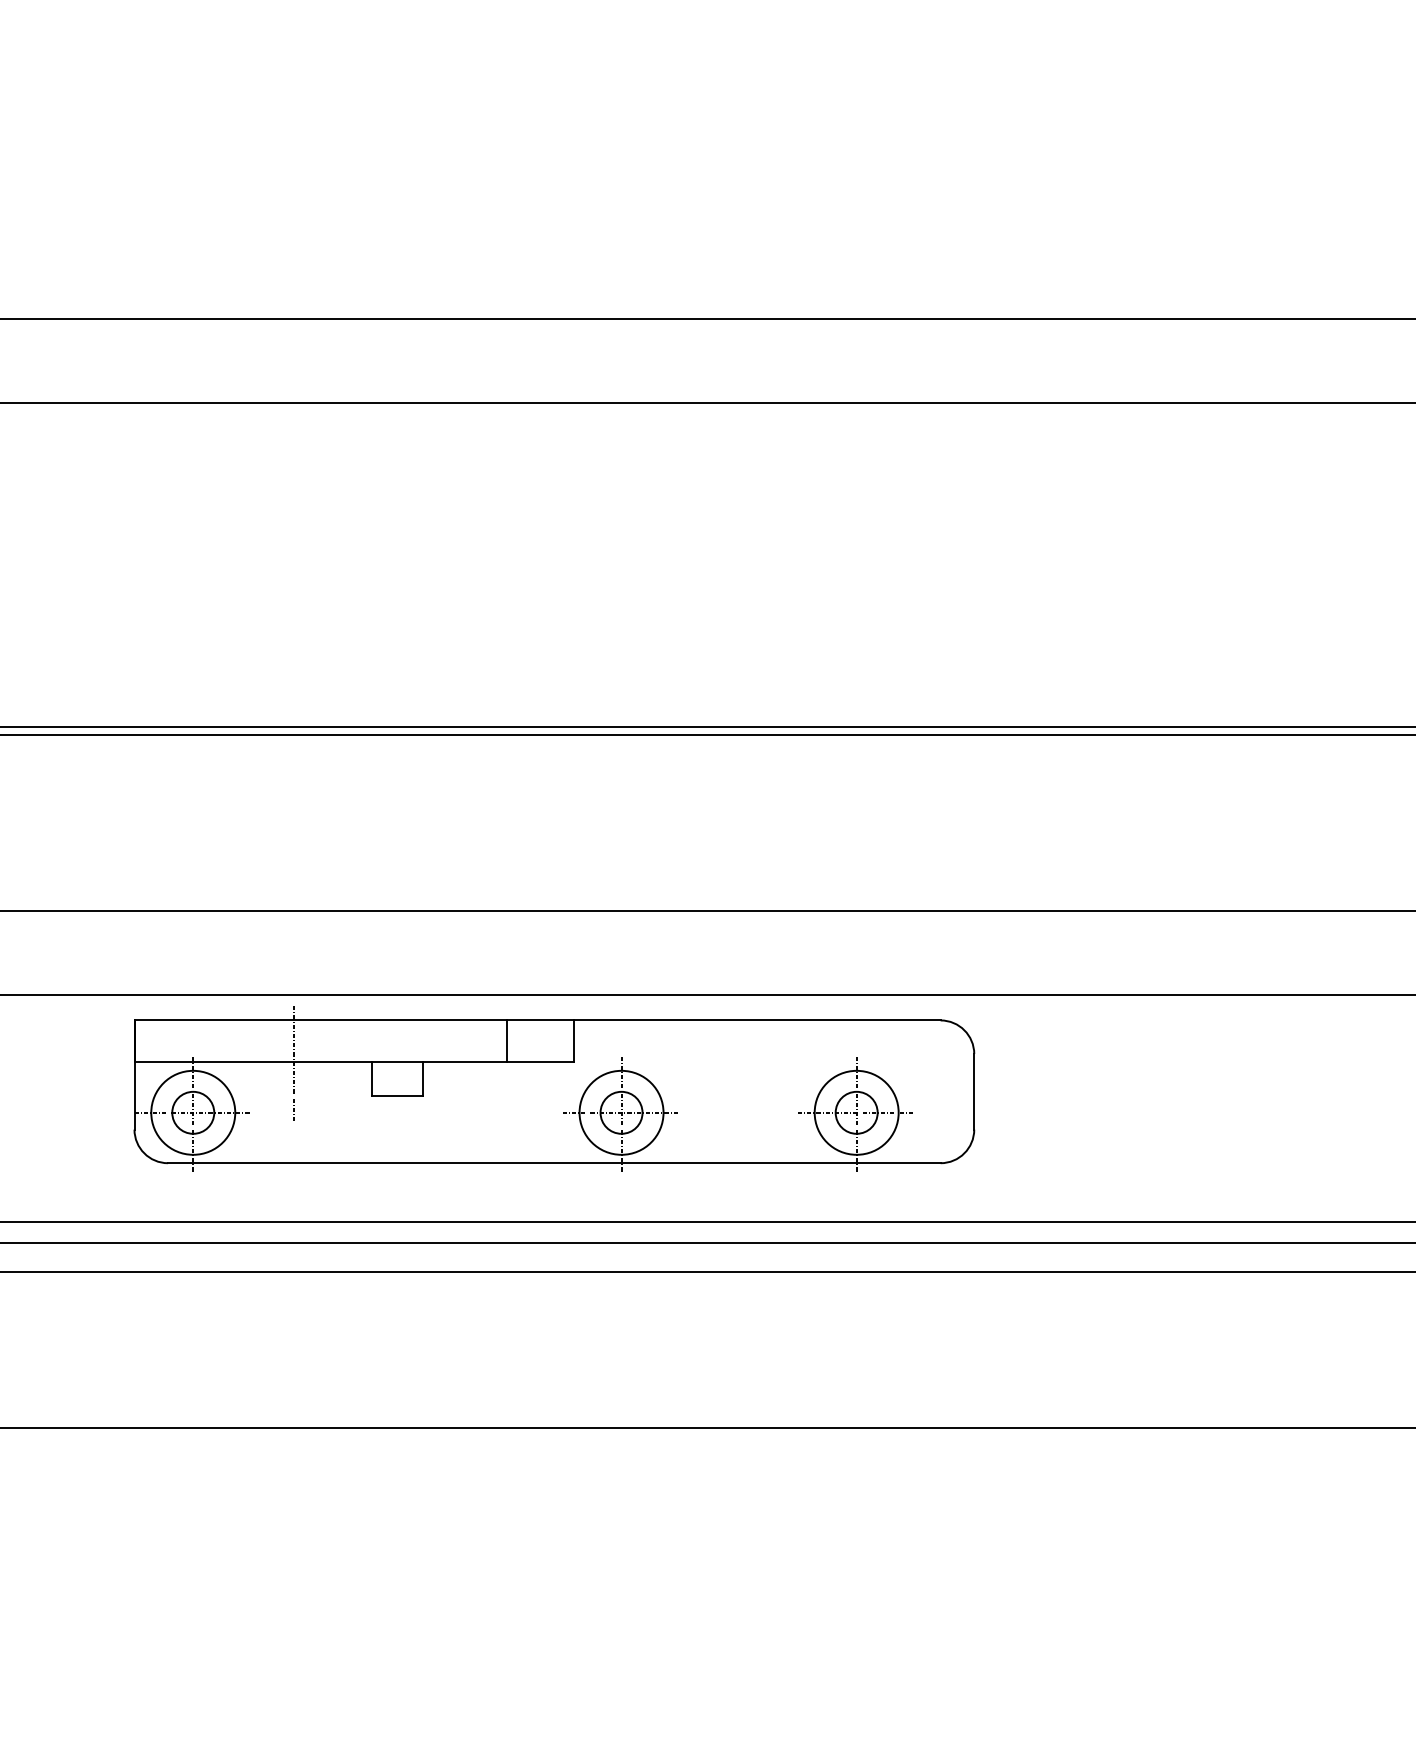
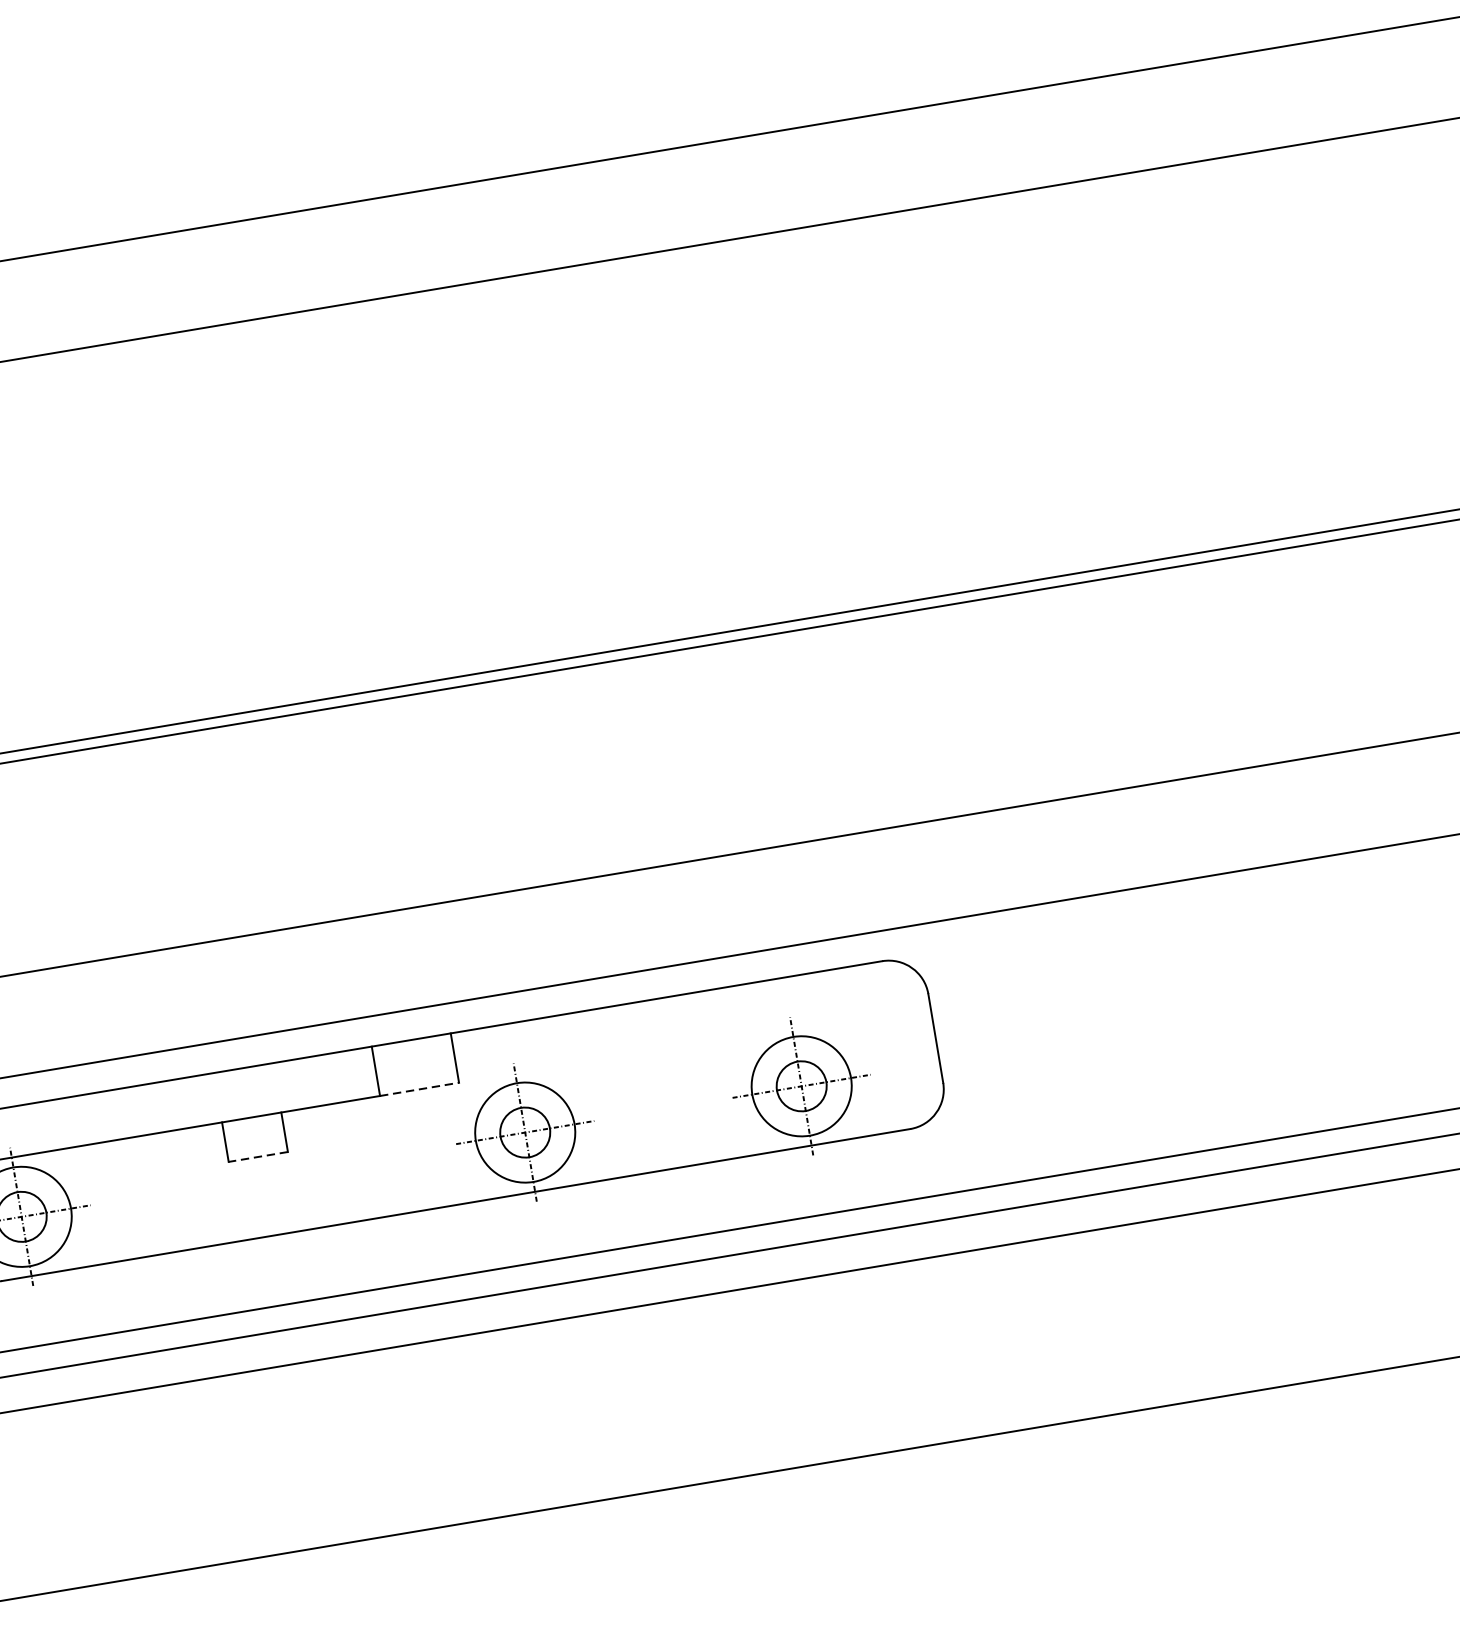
line: (294, 1062) -> (130, 1137), removed
line: (540, 1062) -> (420, 1089), solid -> dashed
line: (396, 1096) -> (257, 1157), solid -> dashed

